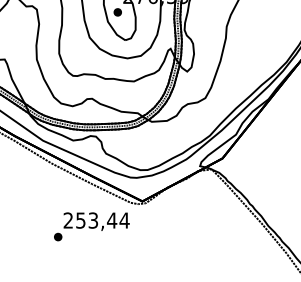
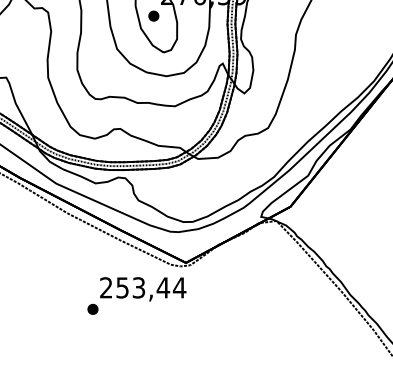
text: (91, 226) -> (136, 295), moved

